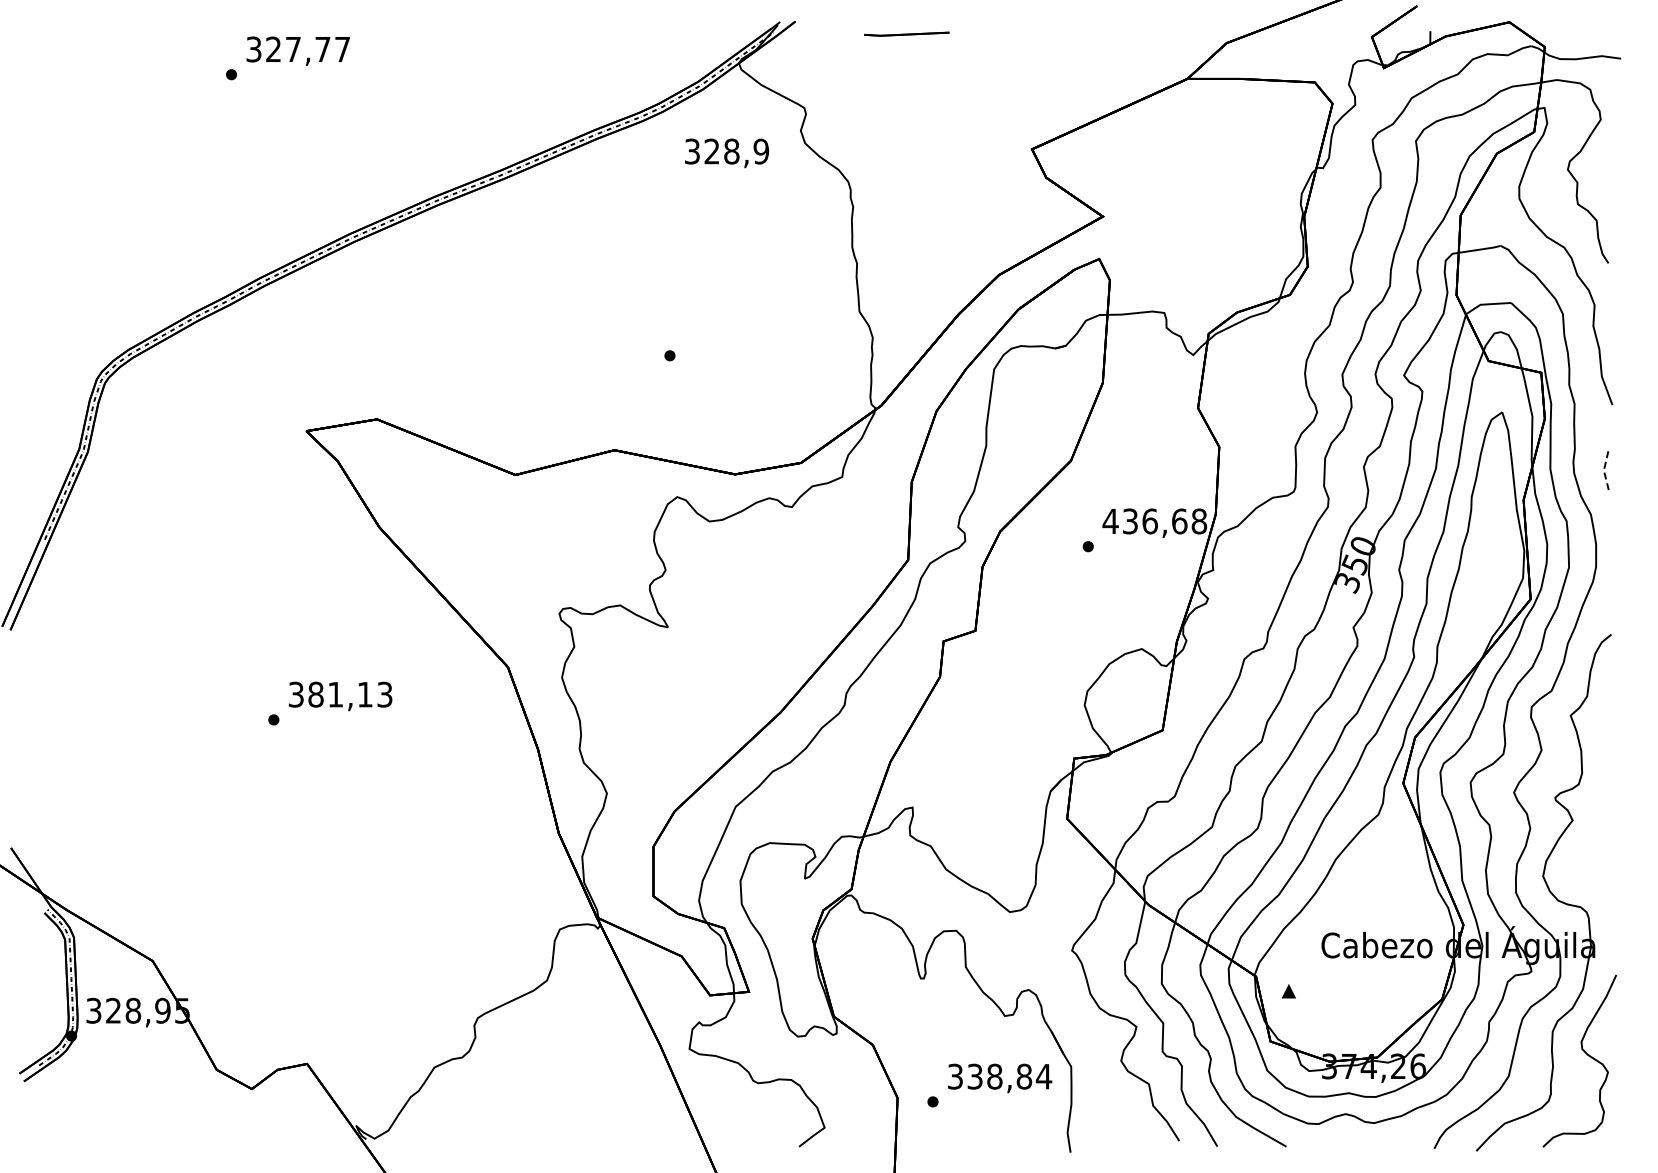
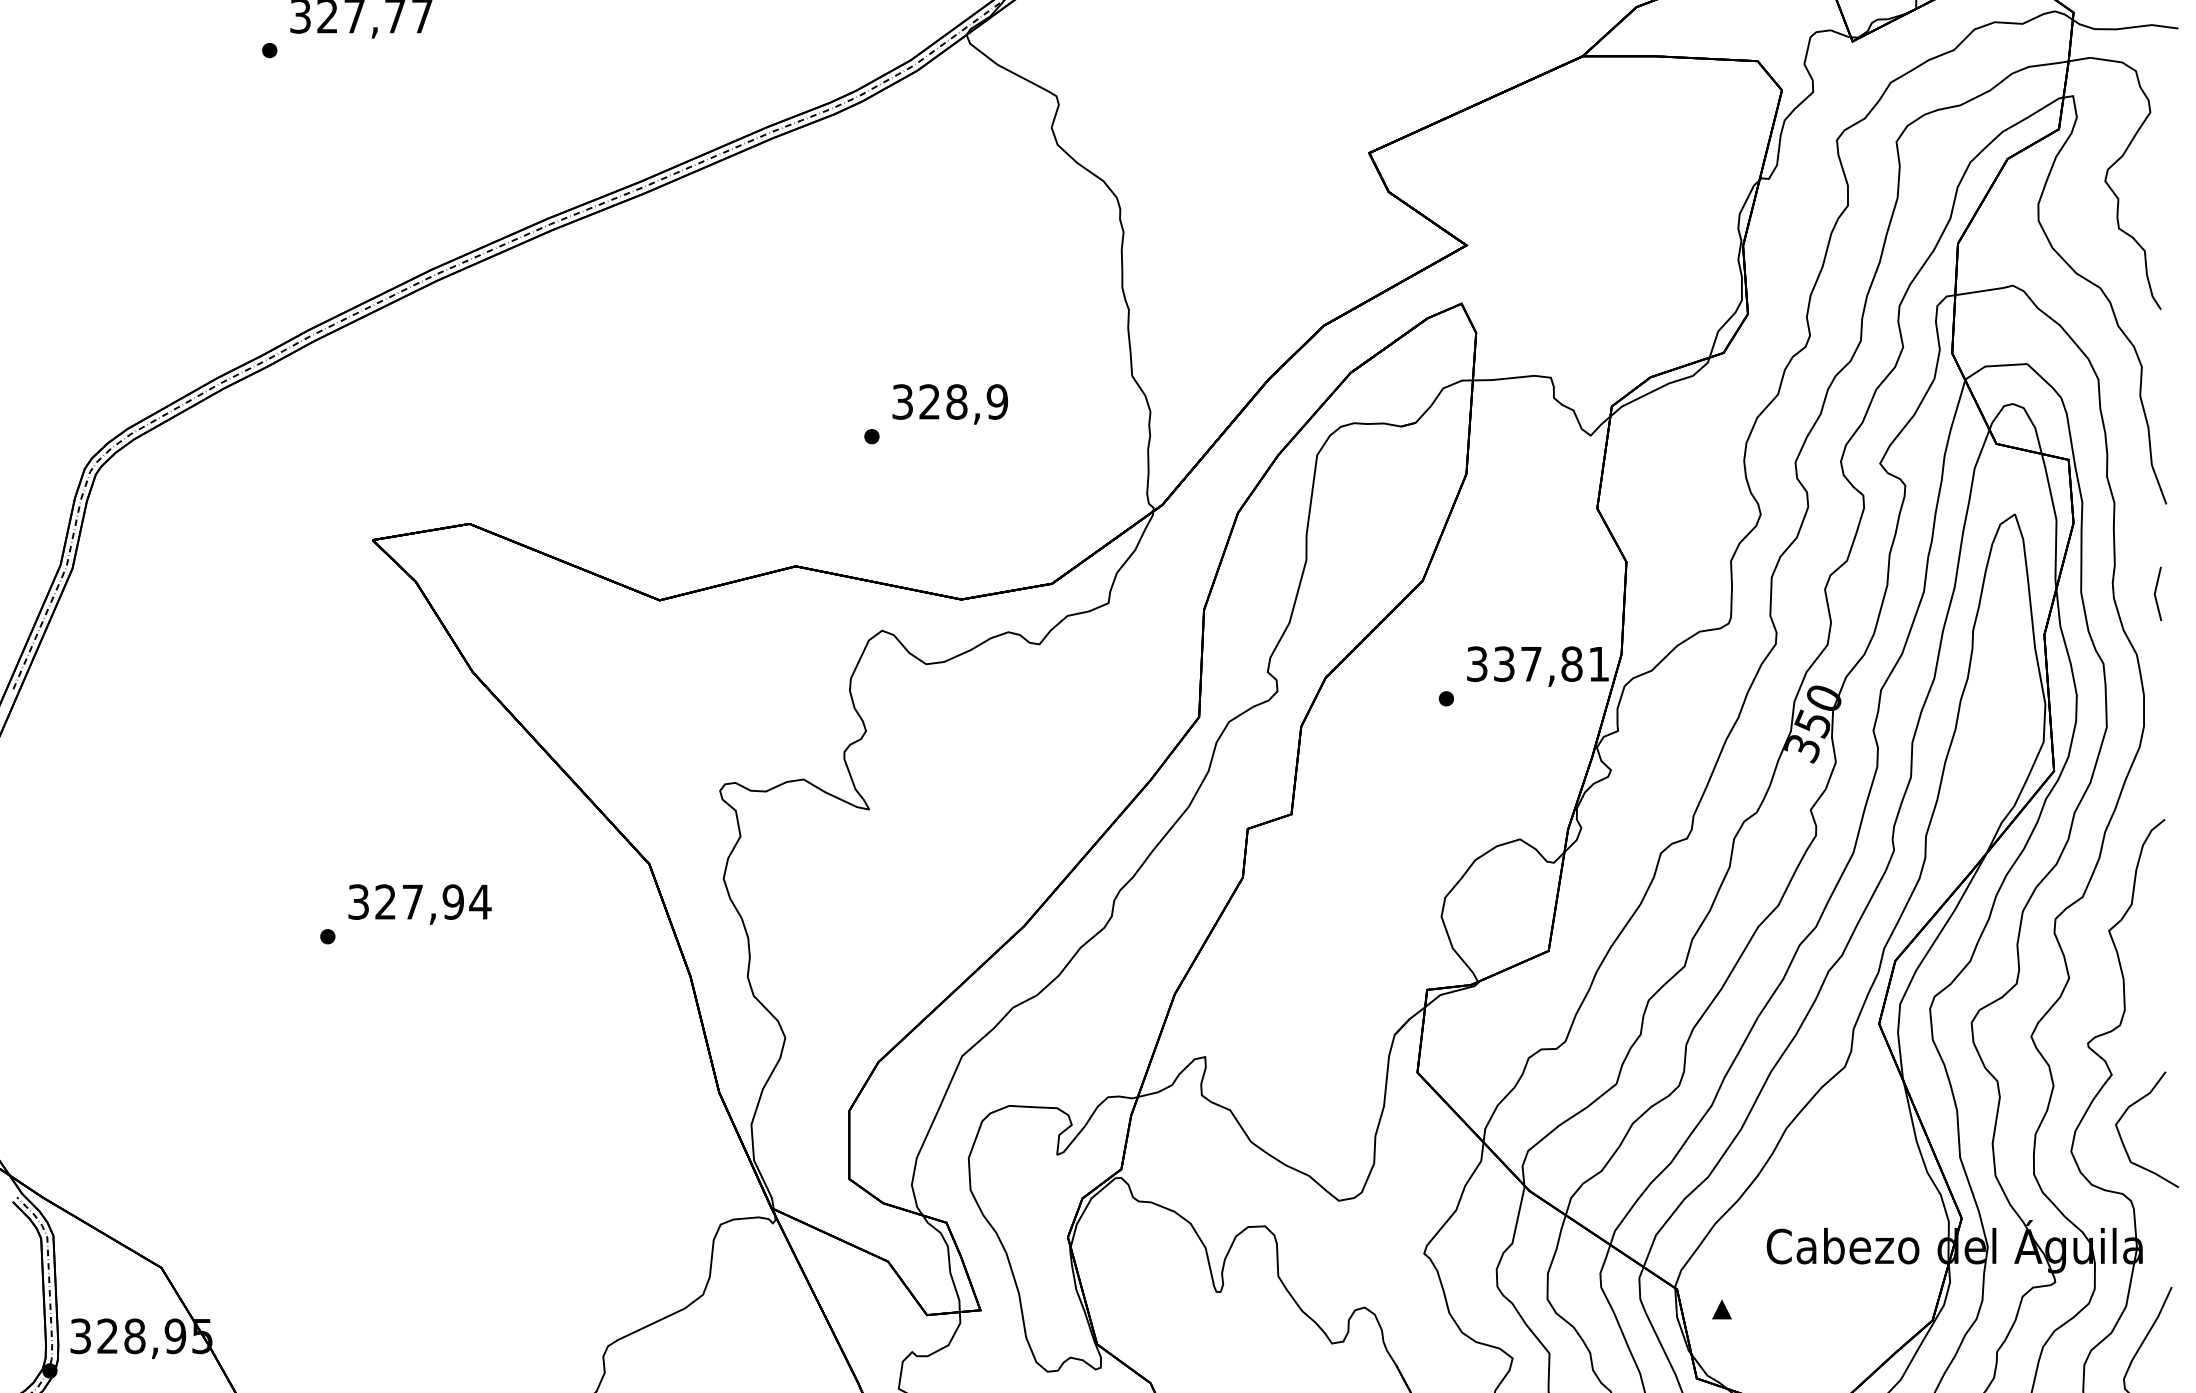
text: (727, 153) -> (950, 404), moved
line: (1603, 470) -> (2154, 594), dashed -> solid
text: (1154, 521) -> (1537, 664), 436,68 -> 337,81
text: (350, 694) -> (433, 901), 381,13 -> 327,94
curve: (1580, 866) -> (2122, 1138), added

